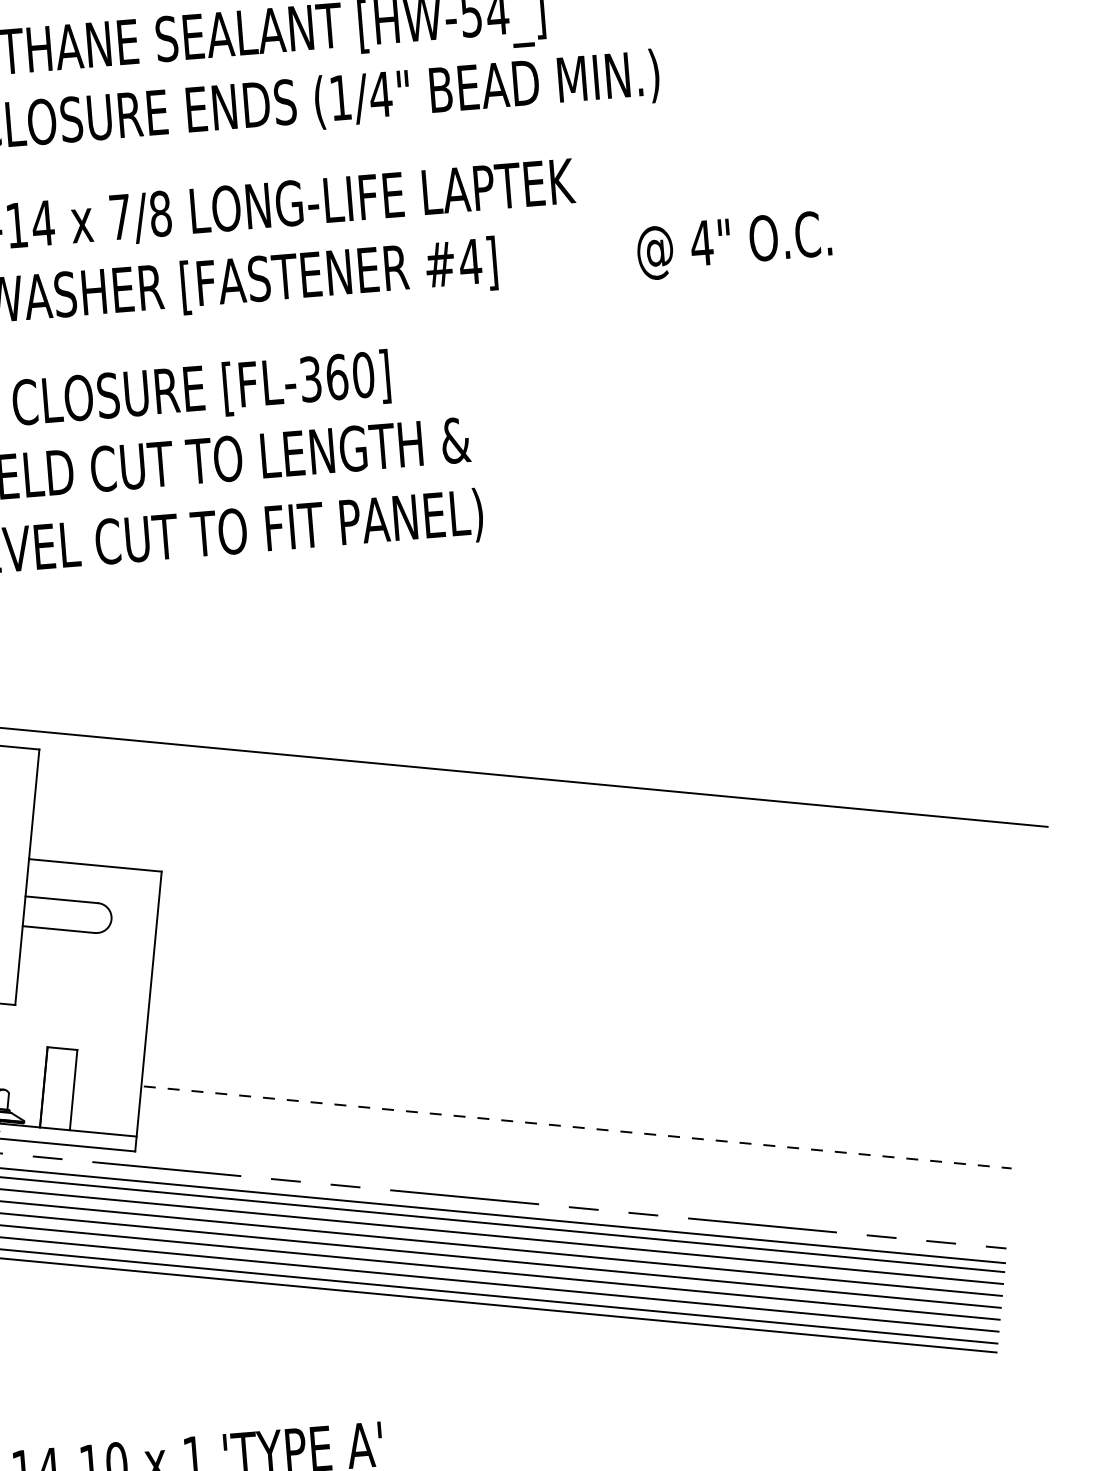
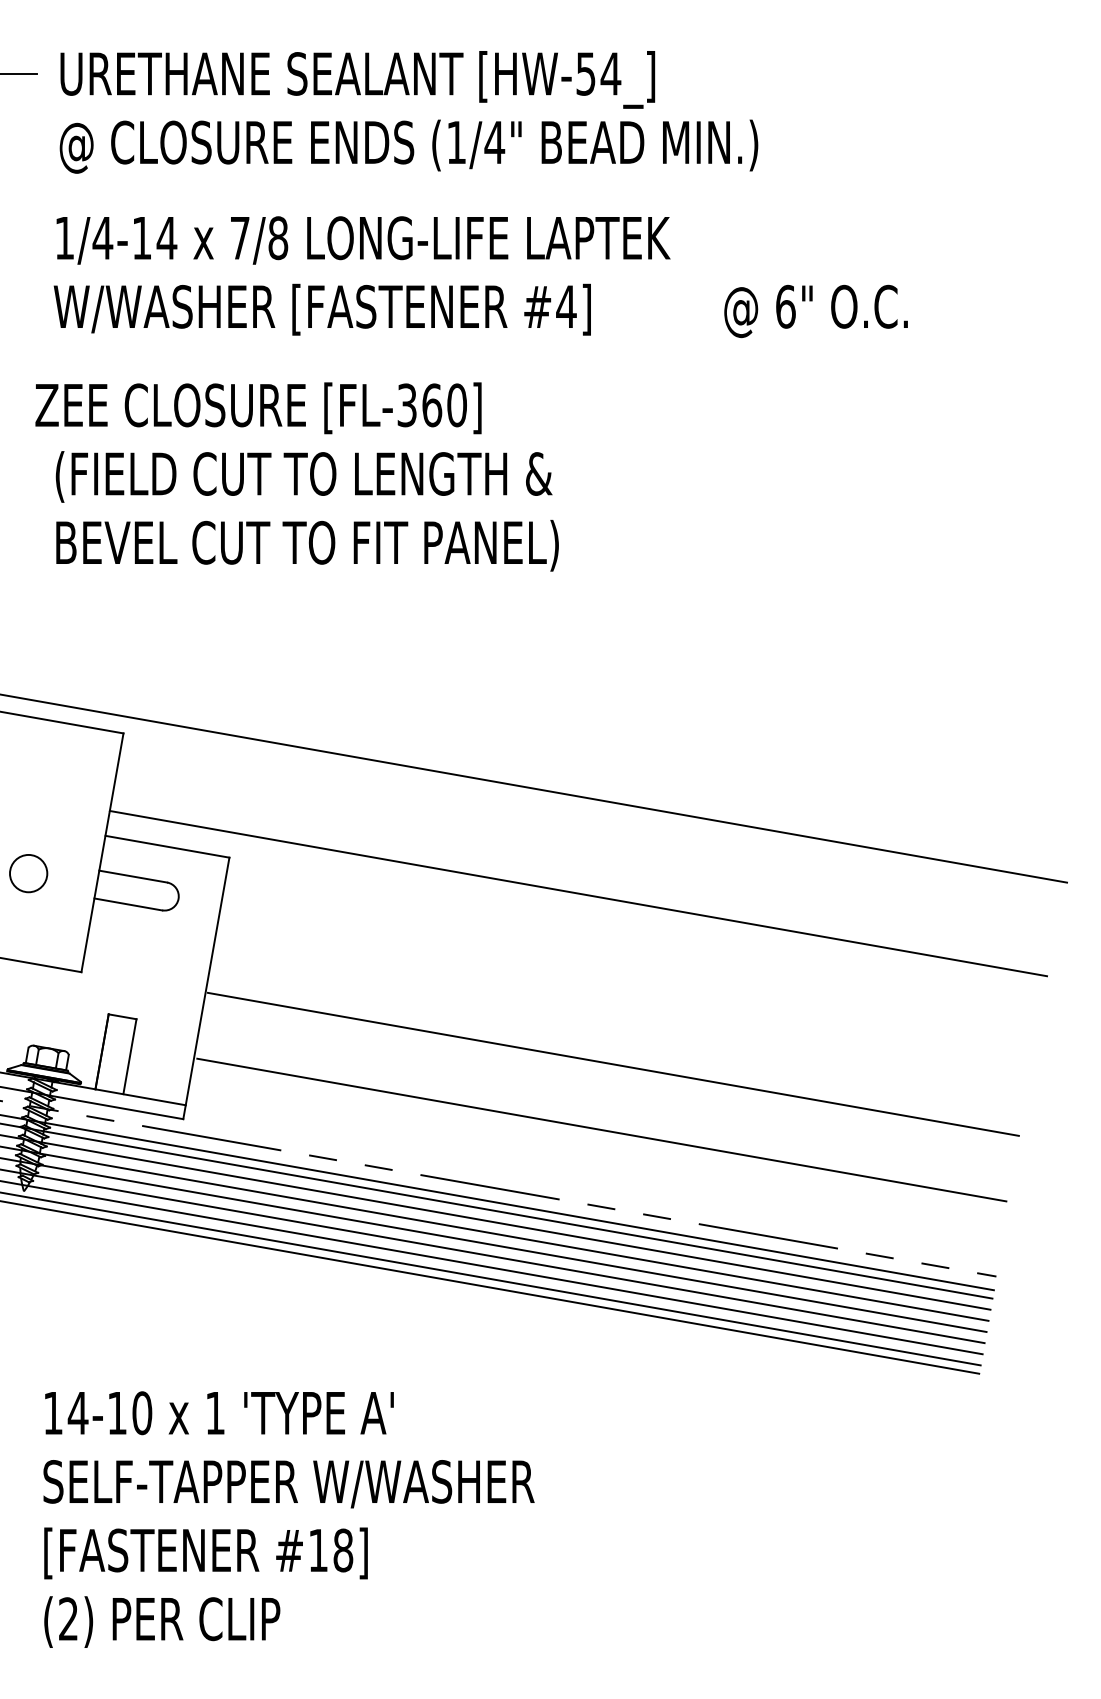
text: (701, 242) -> (785, 306), 4" -> 6"
line: (533, 879) -> (578, 893), added
line: (583, 1056) -> (612, 1063), added
line: (577, 1127) -> (601, 1130), dashed -> solid

